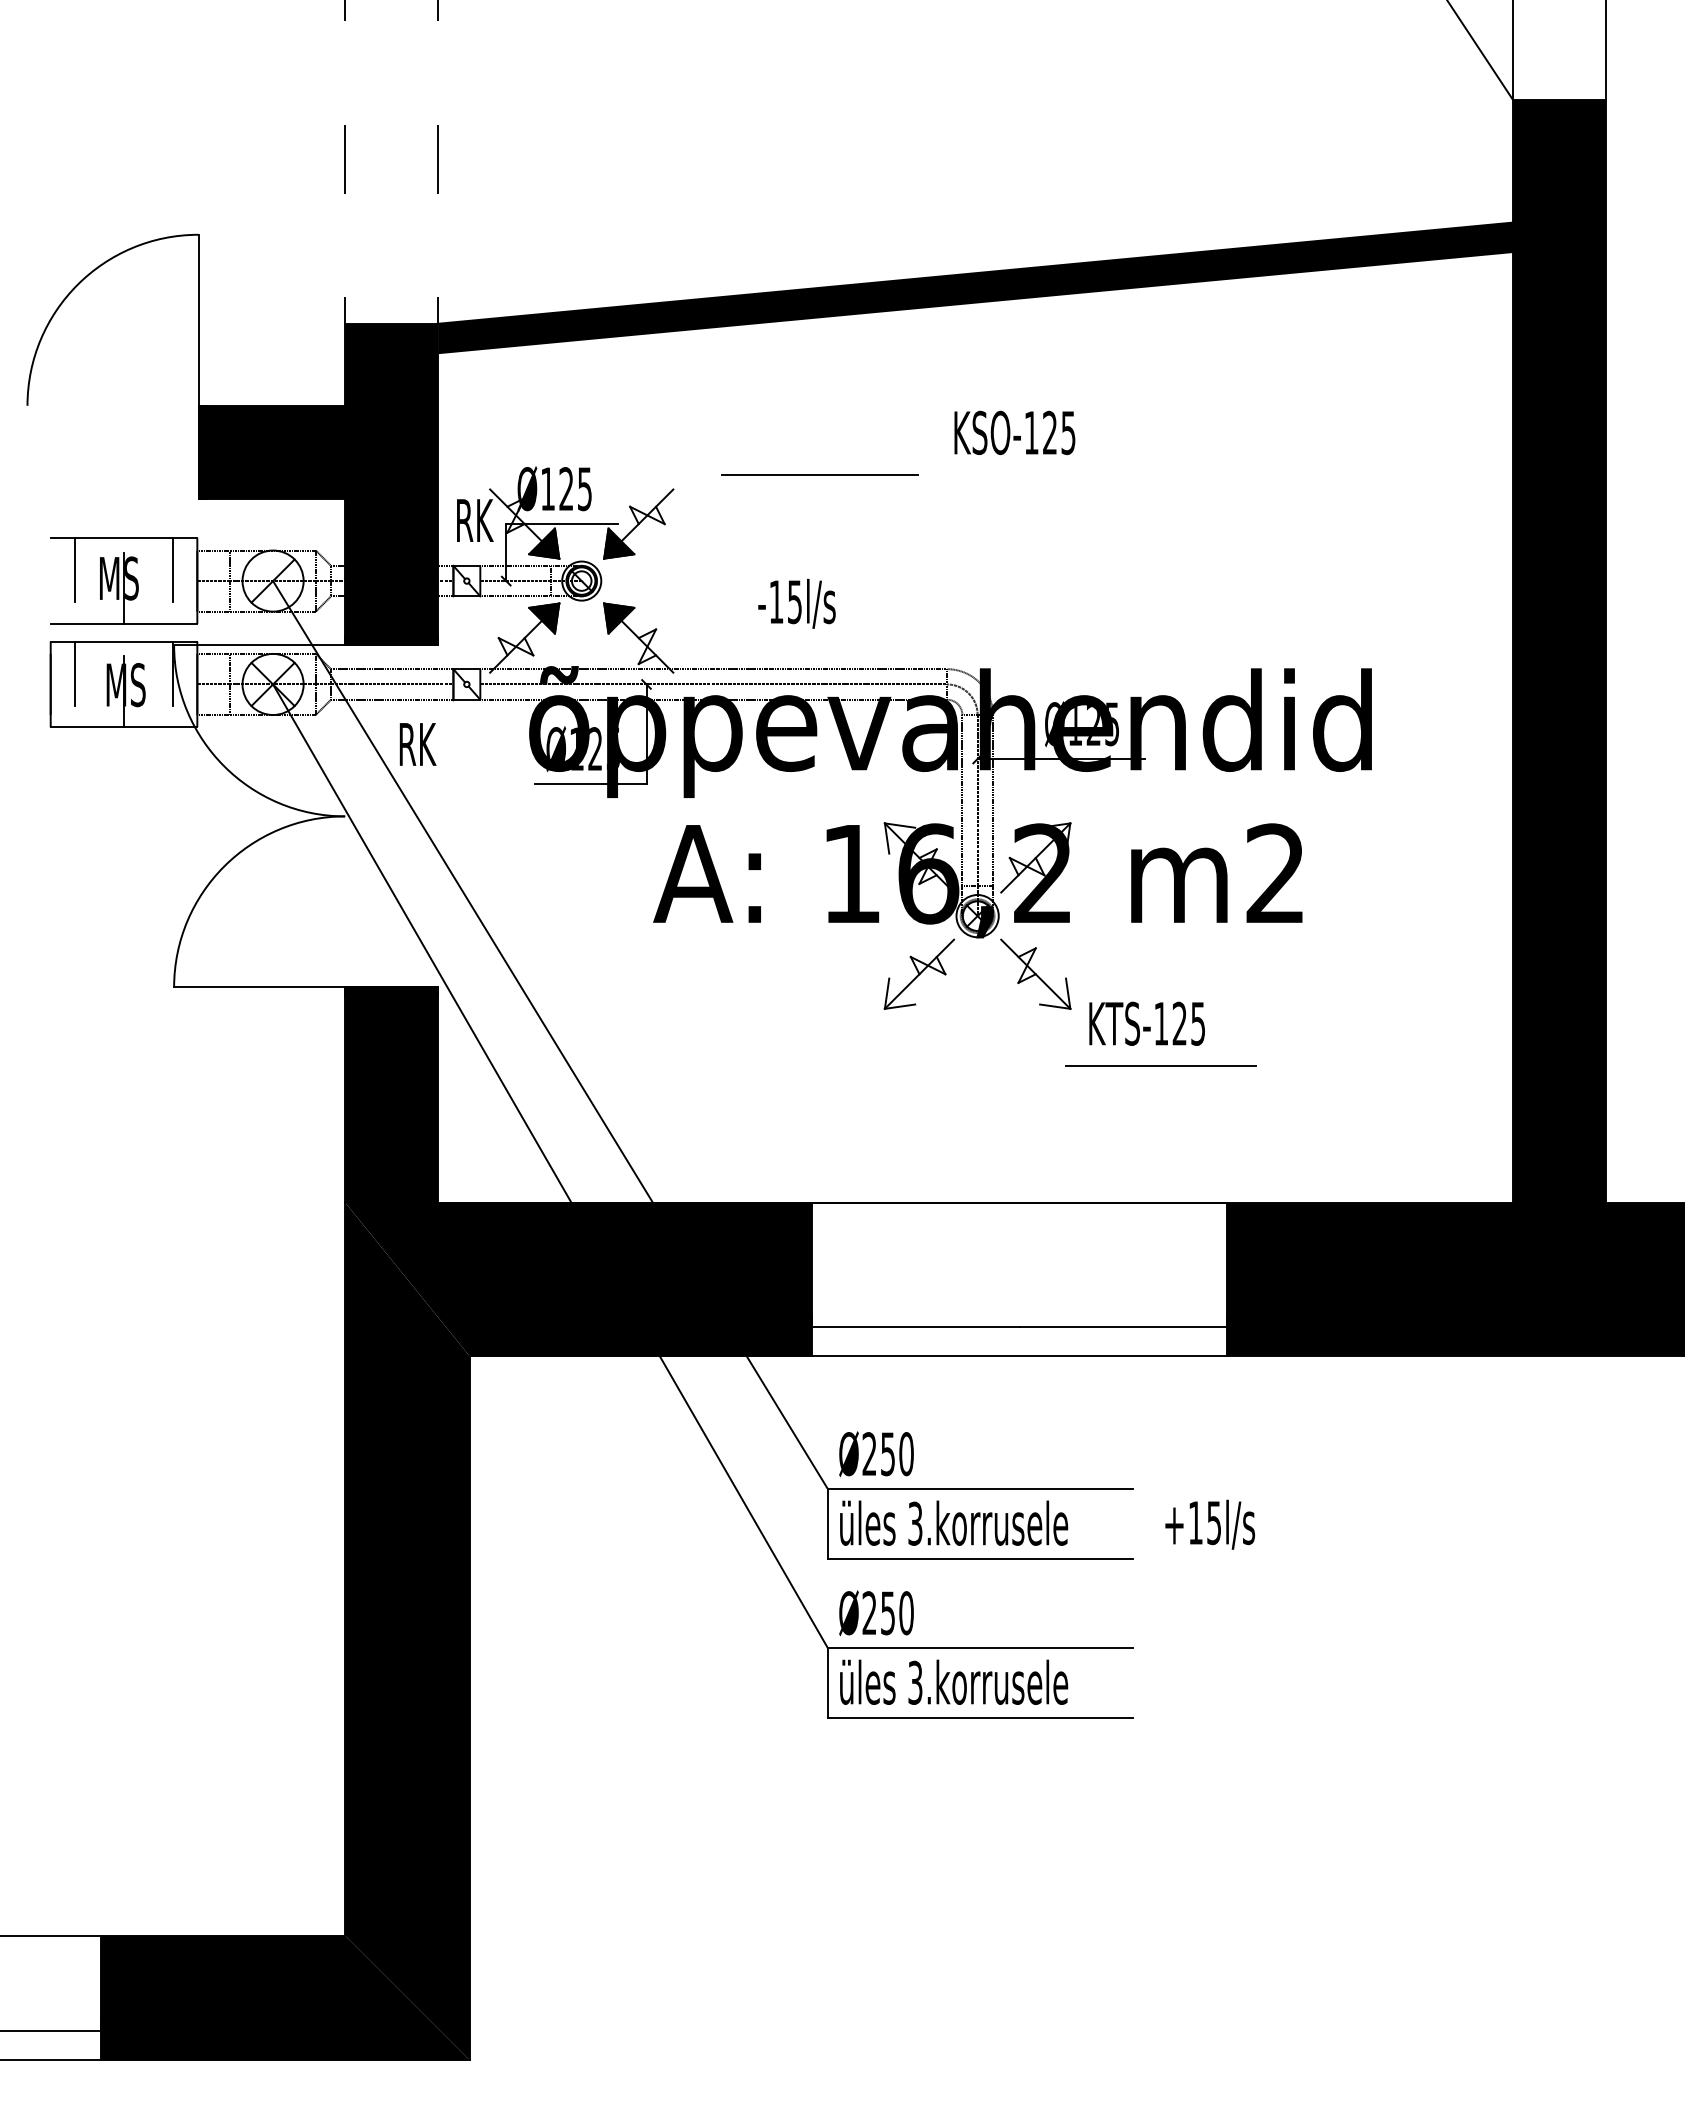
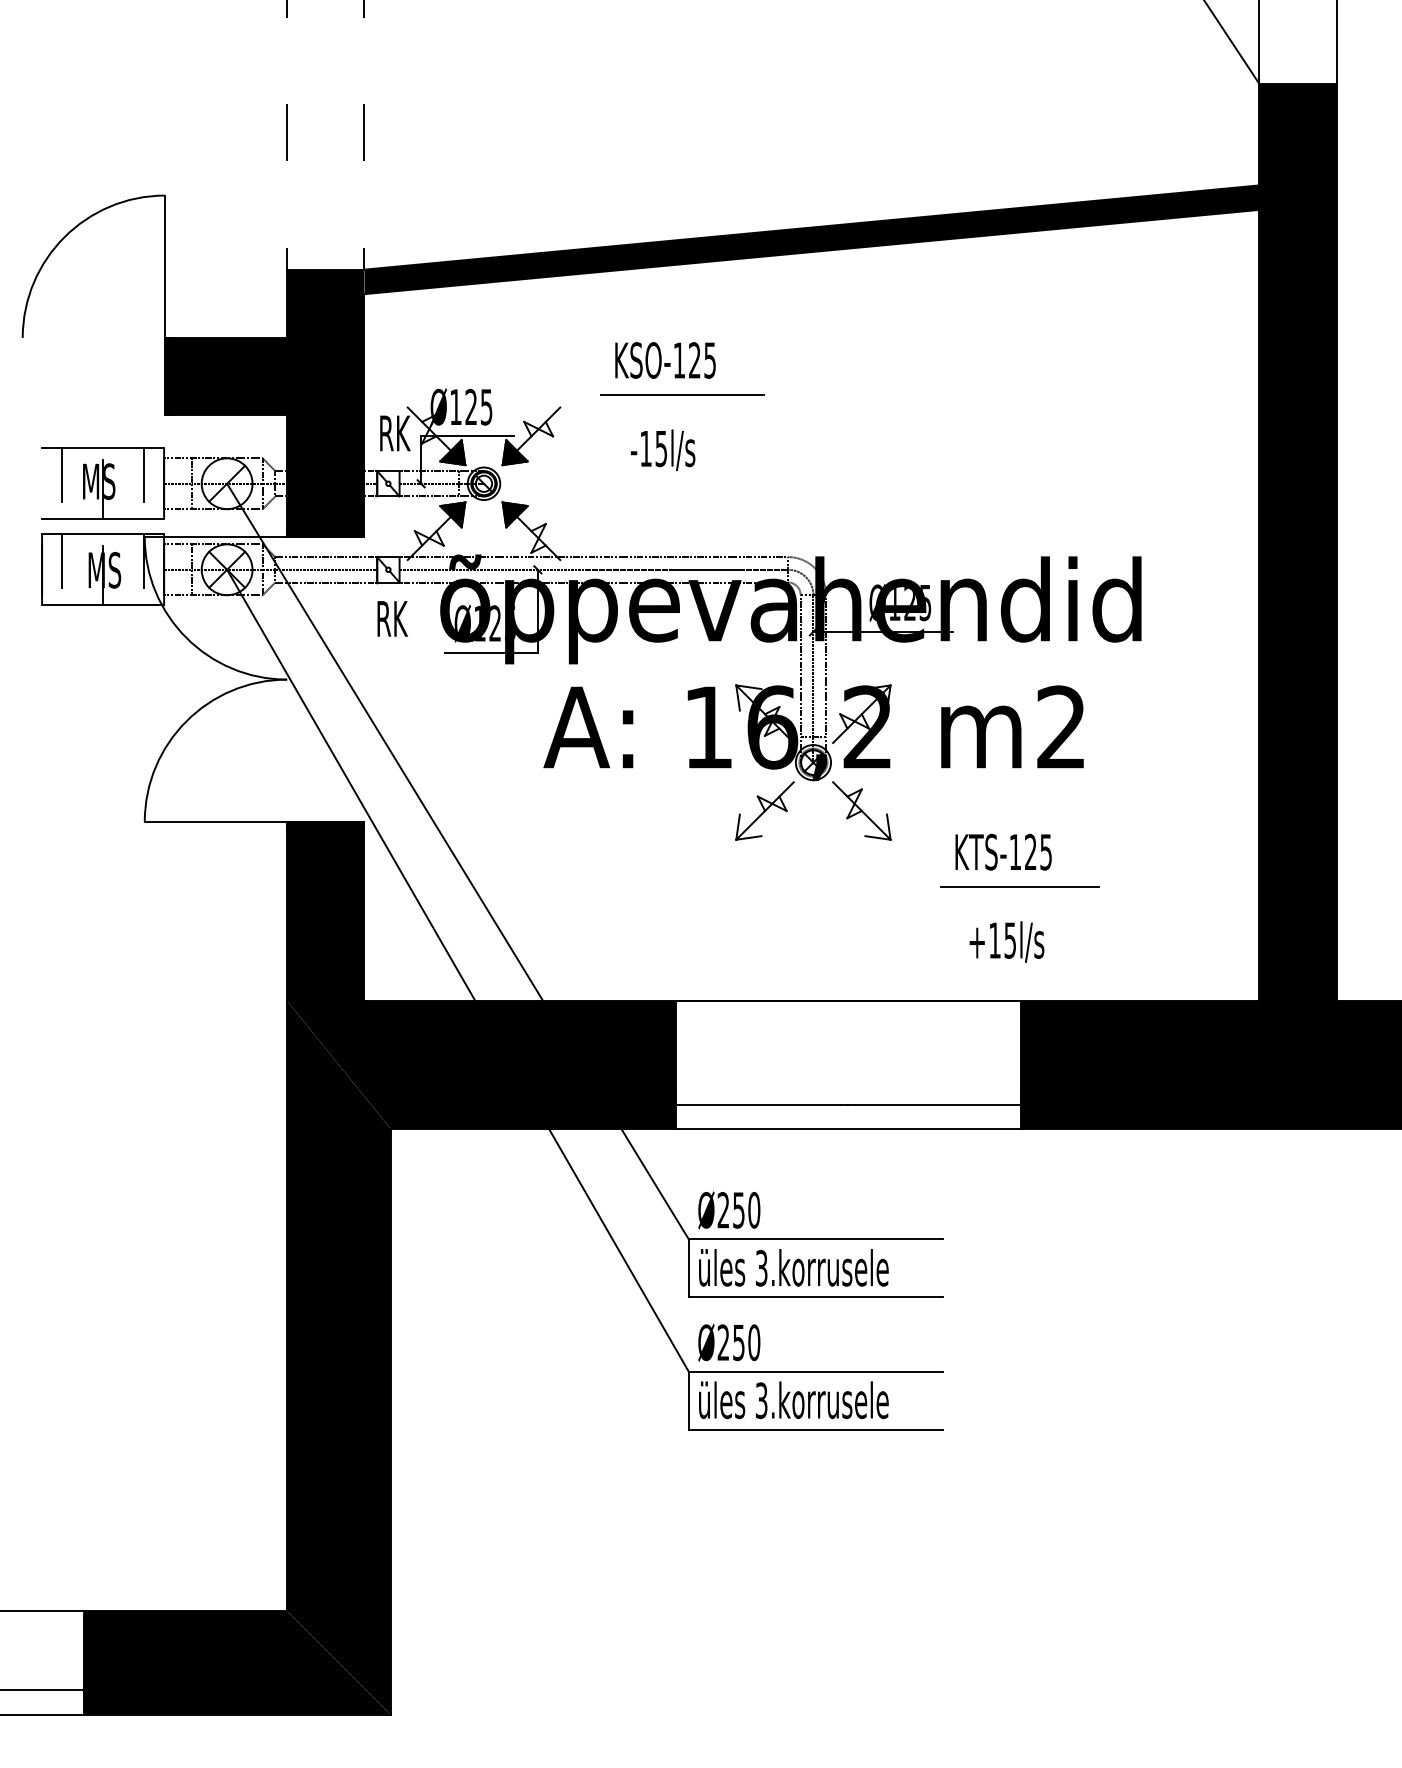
text: (1014, 432) -> (665, 360), moved
text: (796, 603) -> (662, 450), moved
text: (417, 744) -> (392, 618), moved
text: (1146, 1023) -> (1003, 851), moved
line: (1160, 1065) -> (1019, 886), moved
text: (1209, 1524) -> (1006, 941), moved

